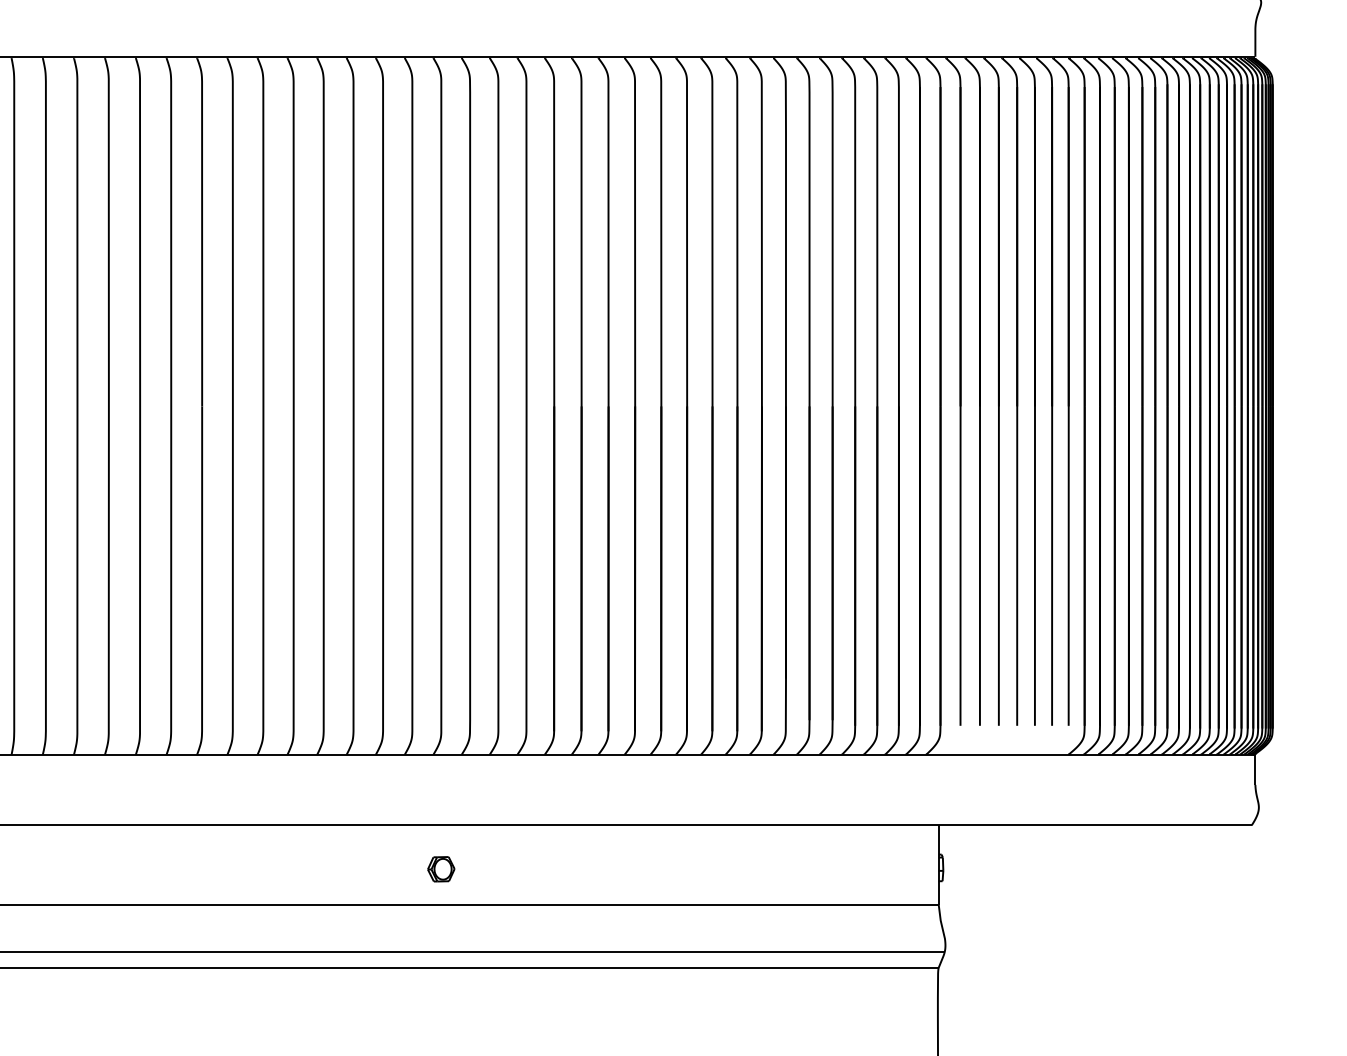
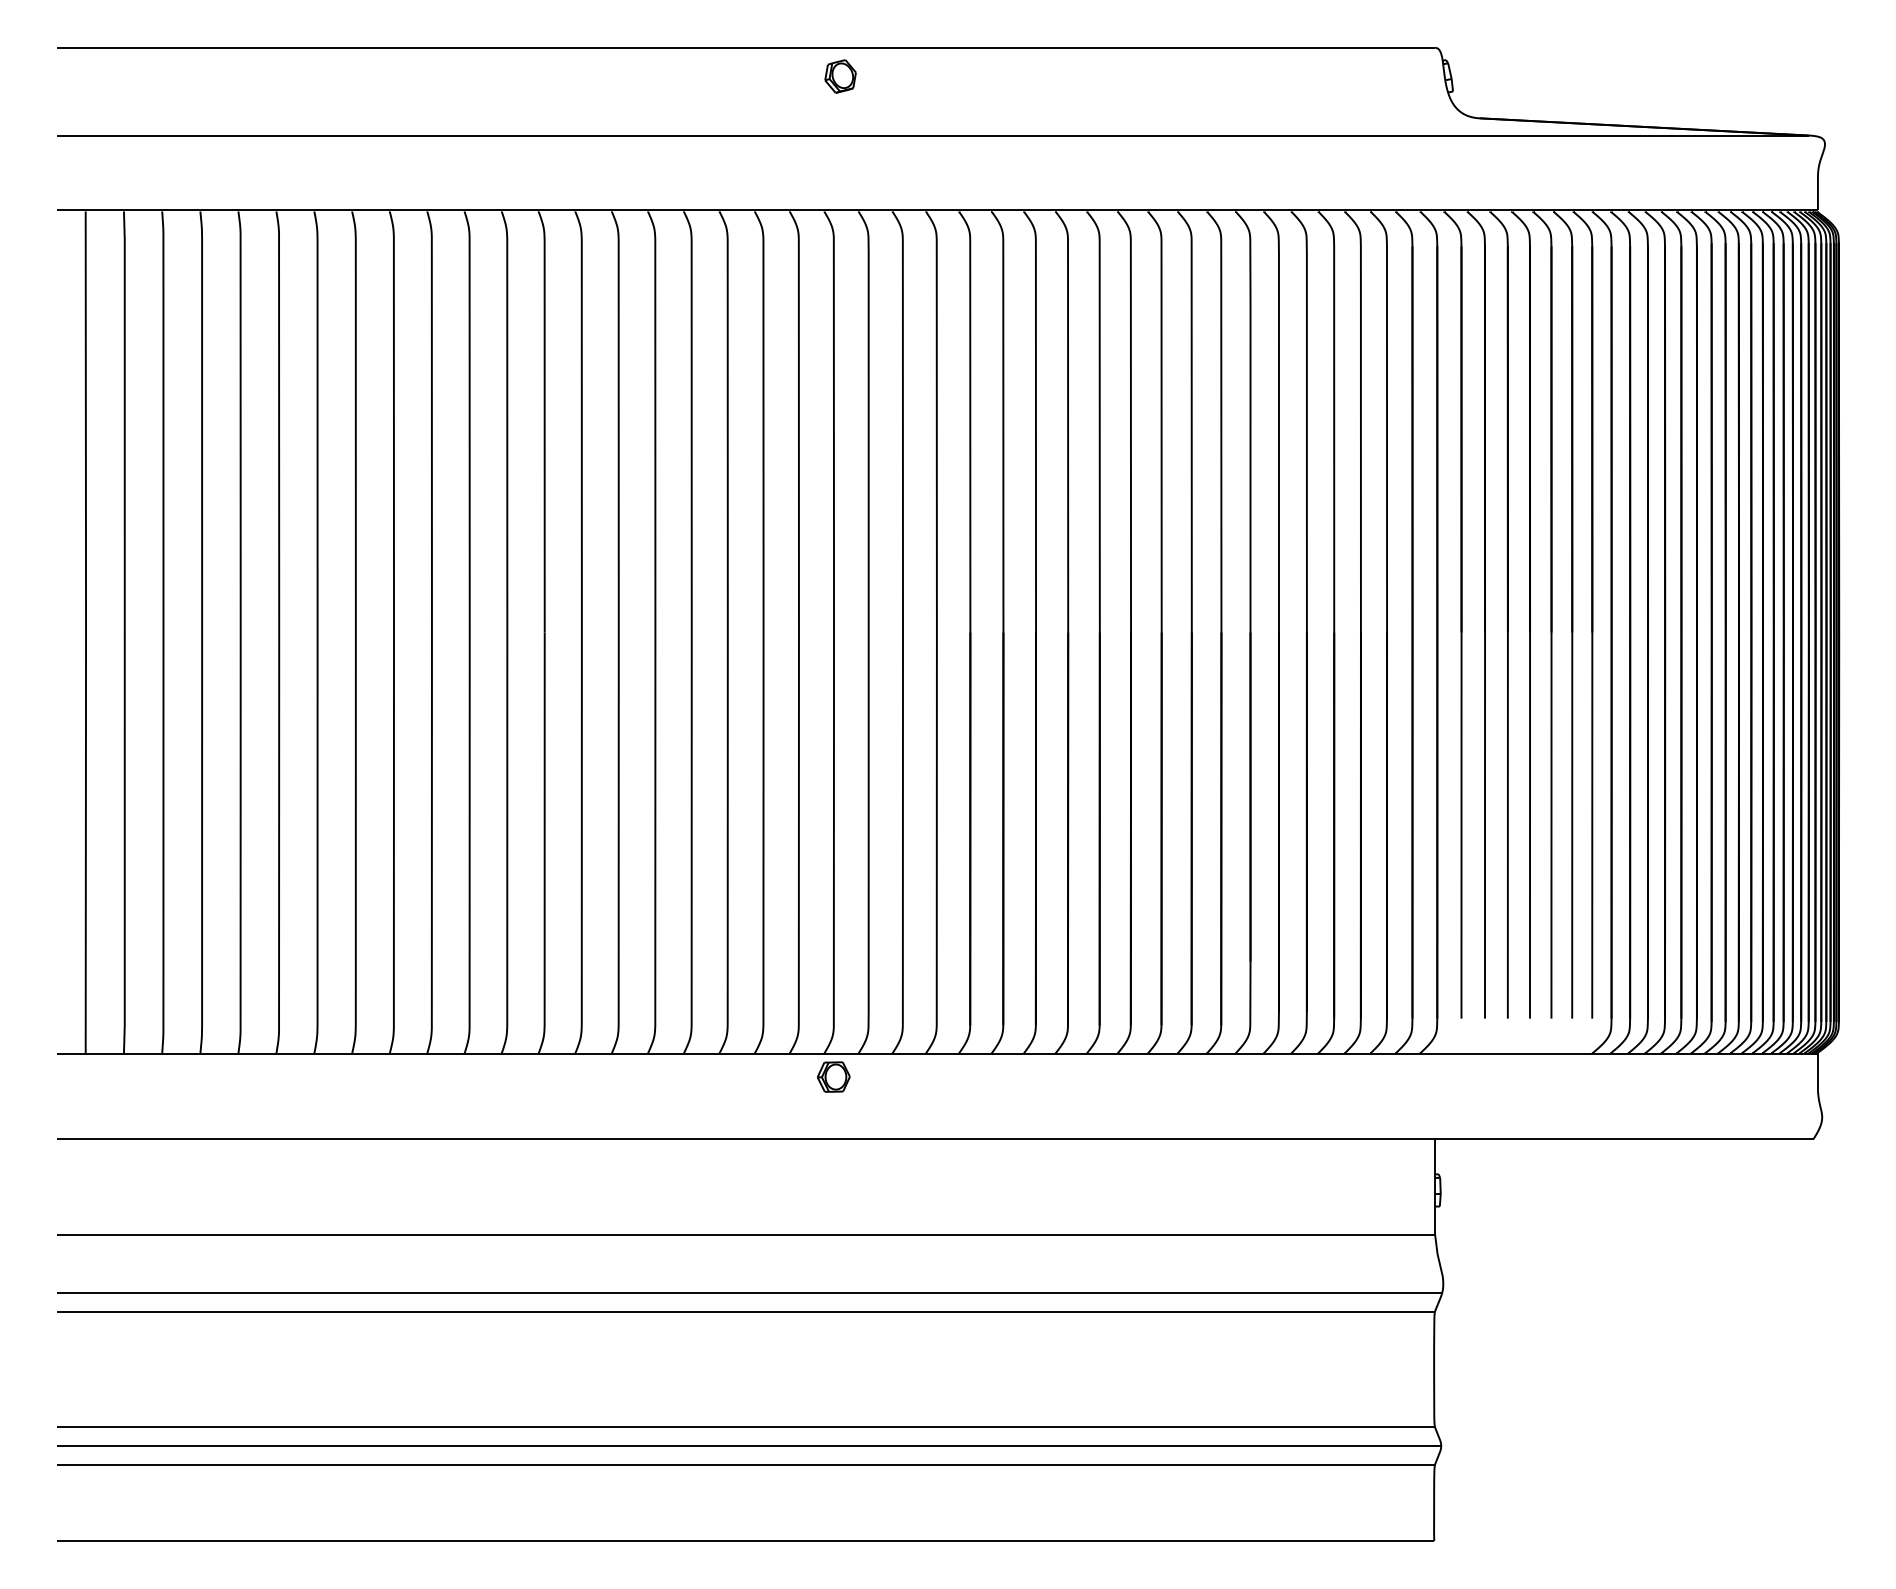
part: (441, 868) -> (833, 1076), moved

